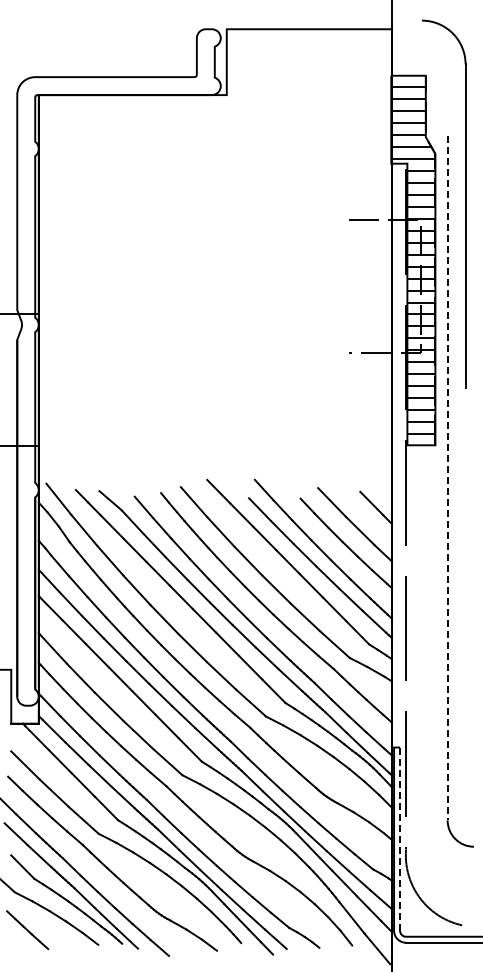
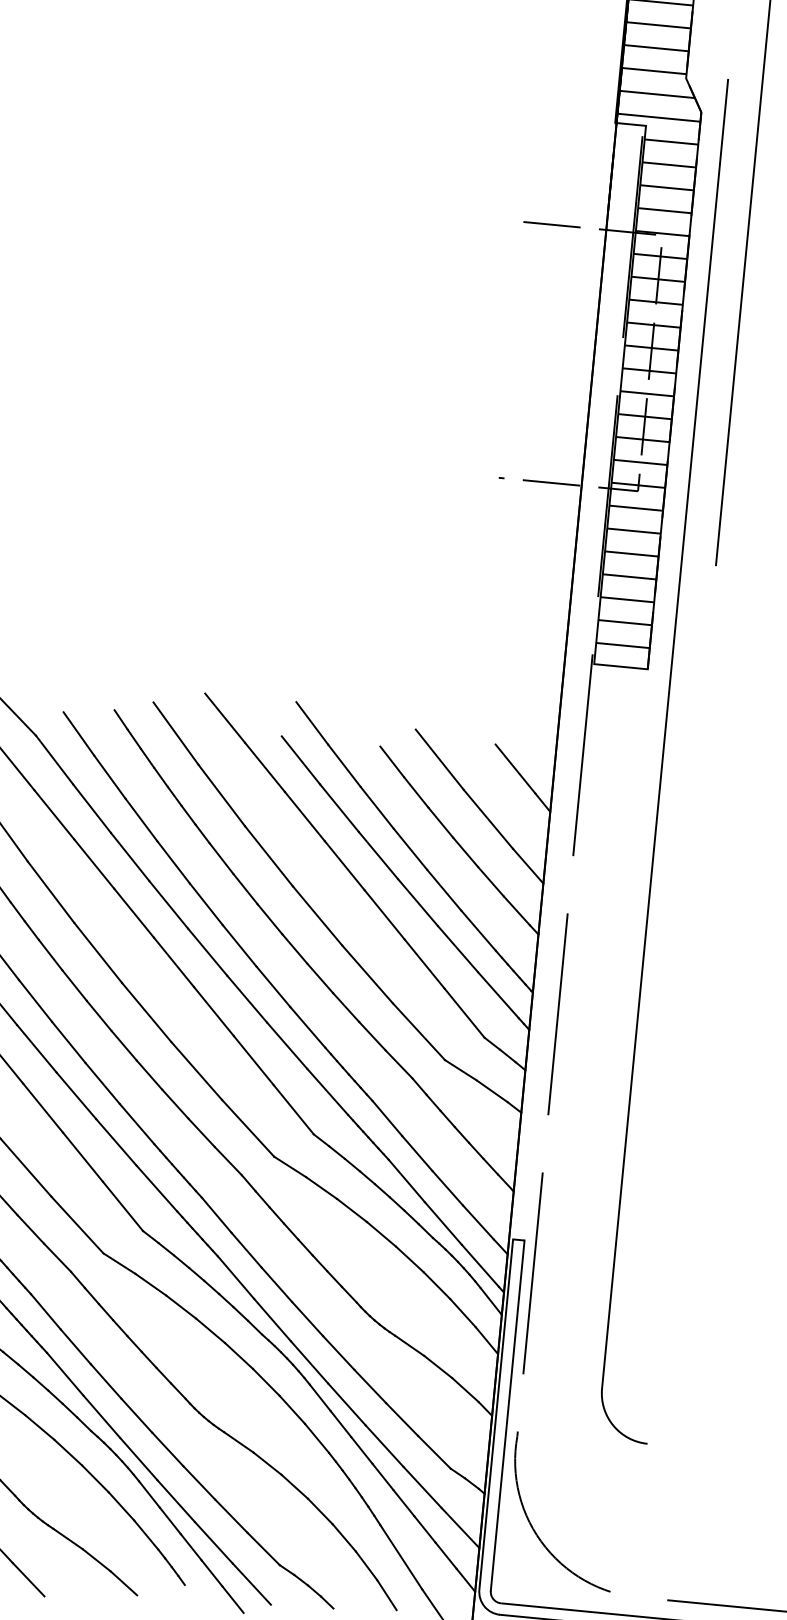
line: (447, 478) -> (664, 735), dashed -> solid
line: (400, 839) -> (508, 1416), dashed -> solid

